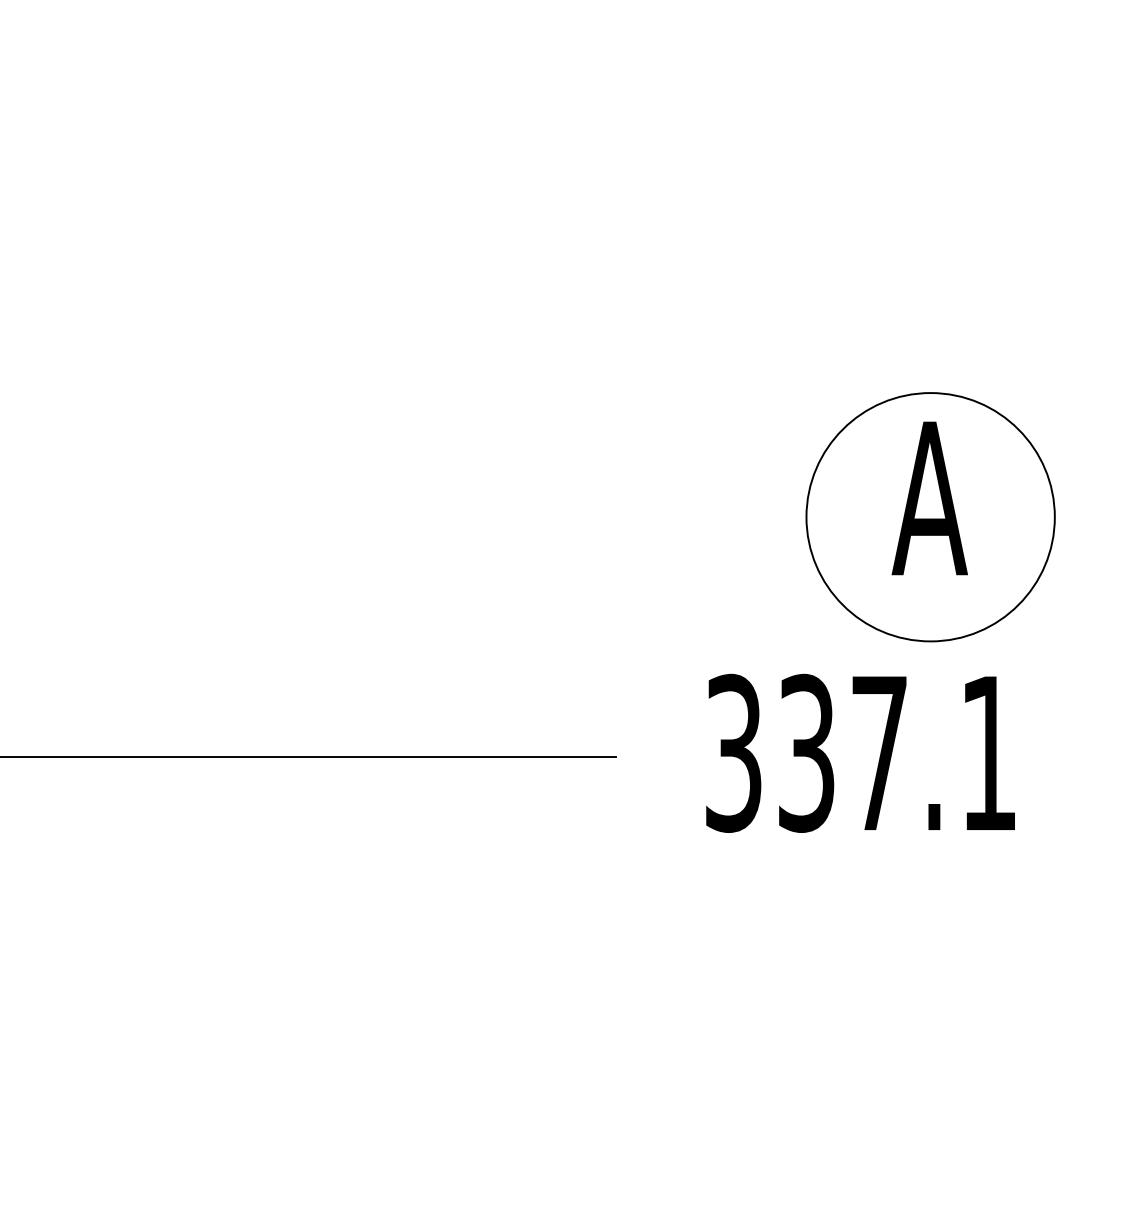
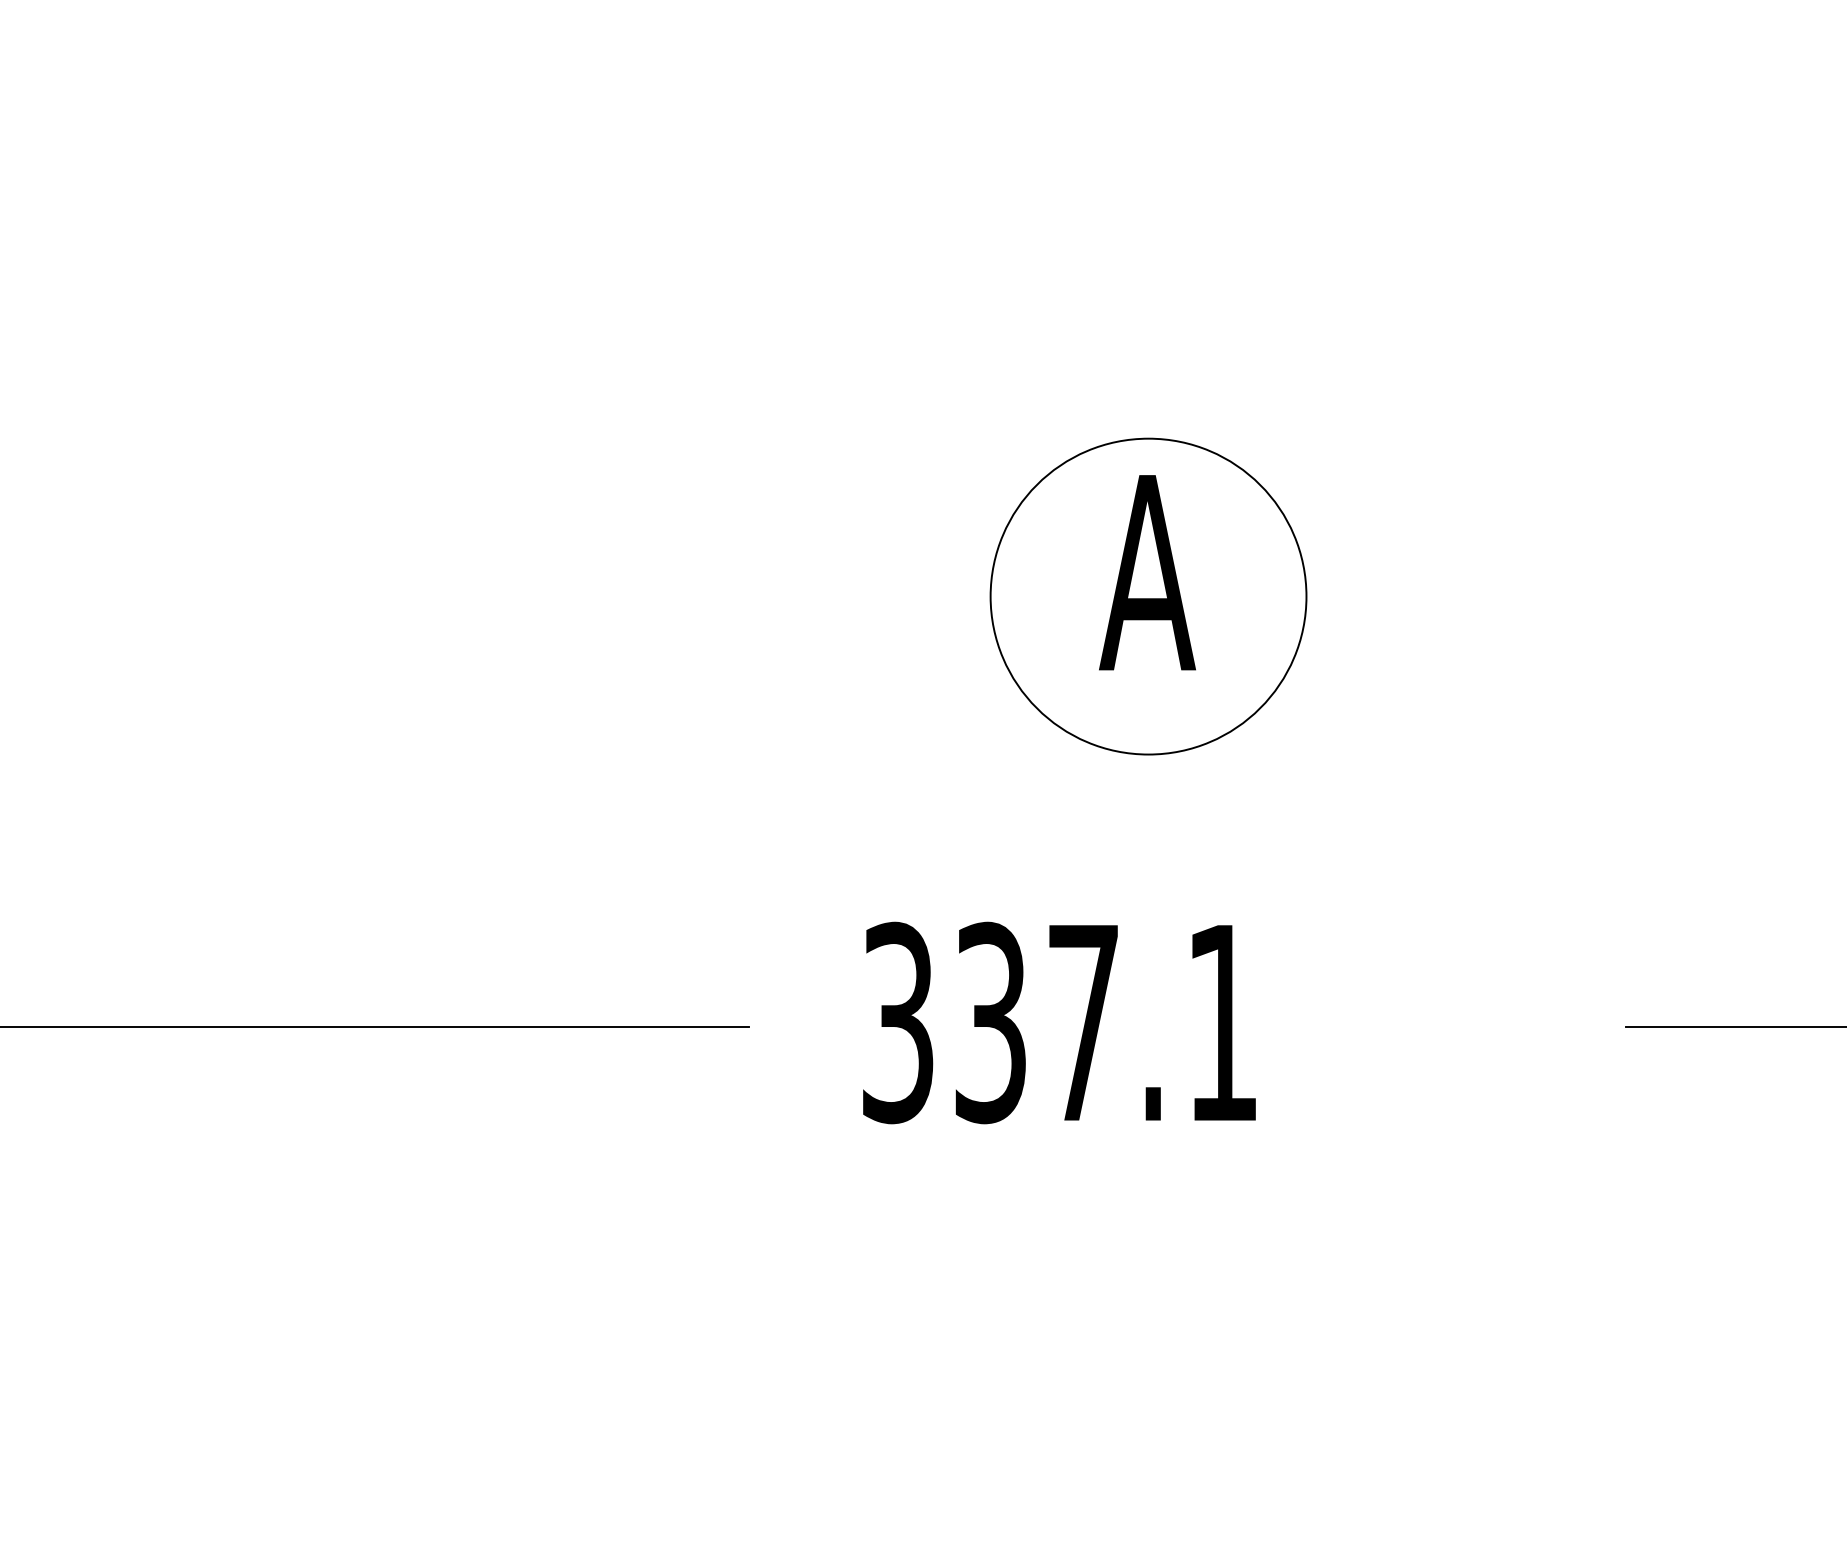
part: (930, 517) -> (1148, 596), moved

